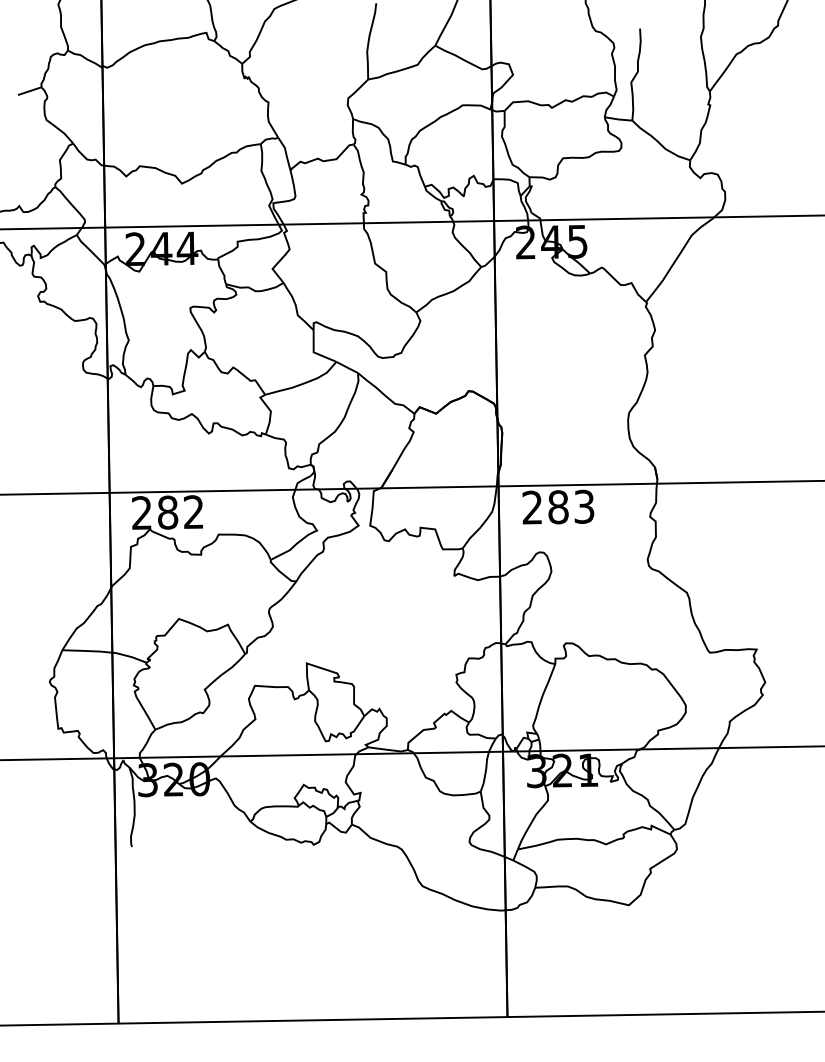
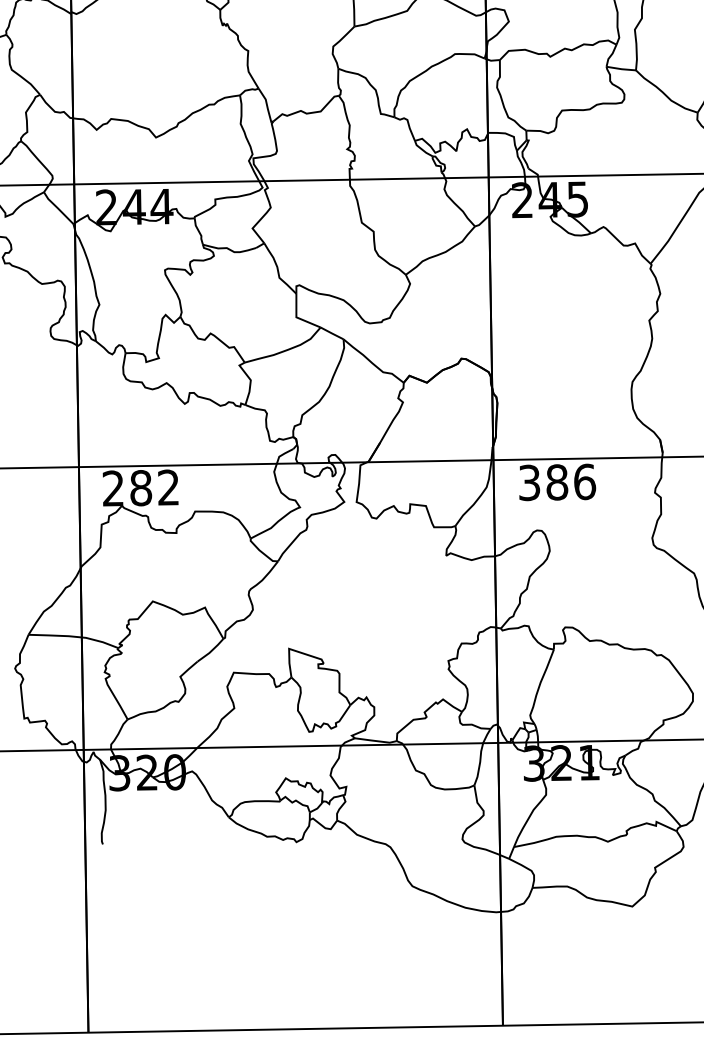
text: (558, 506) -> (557, 481), 283 -> 386

